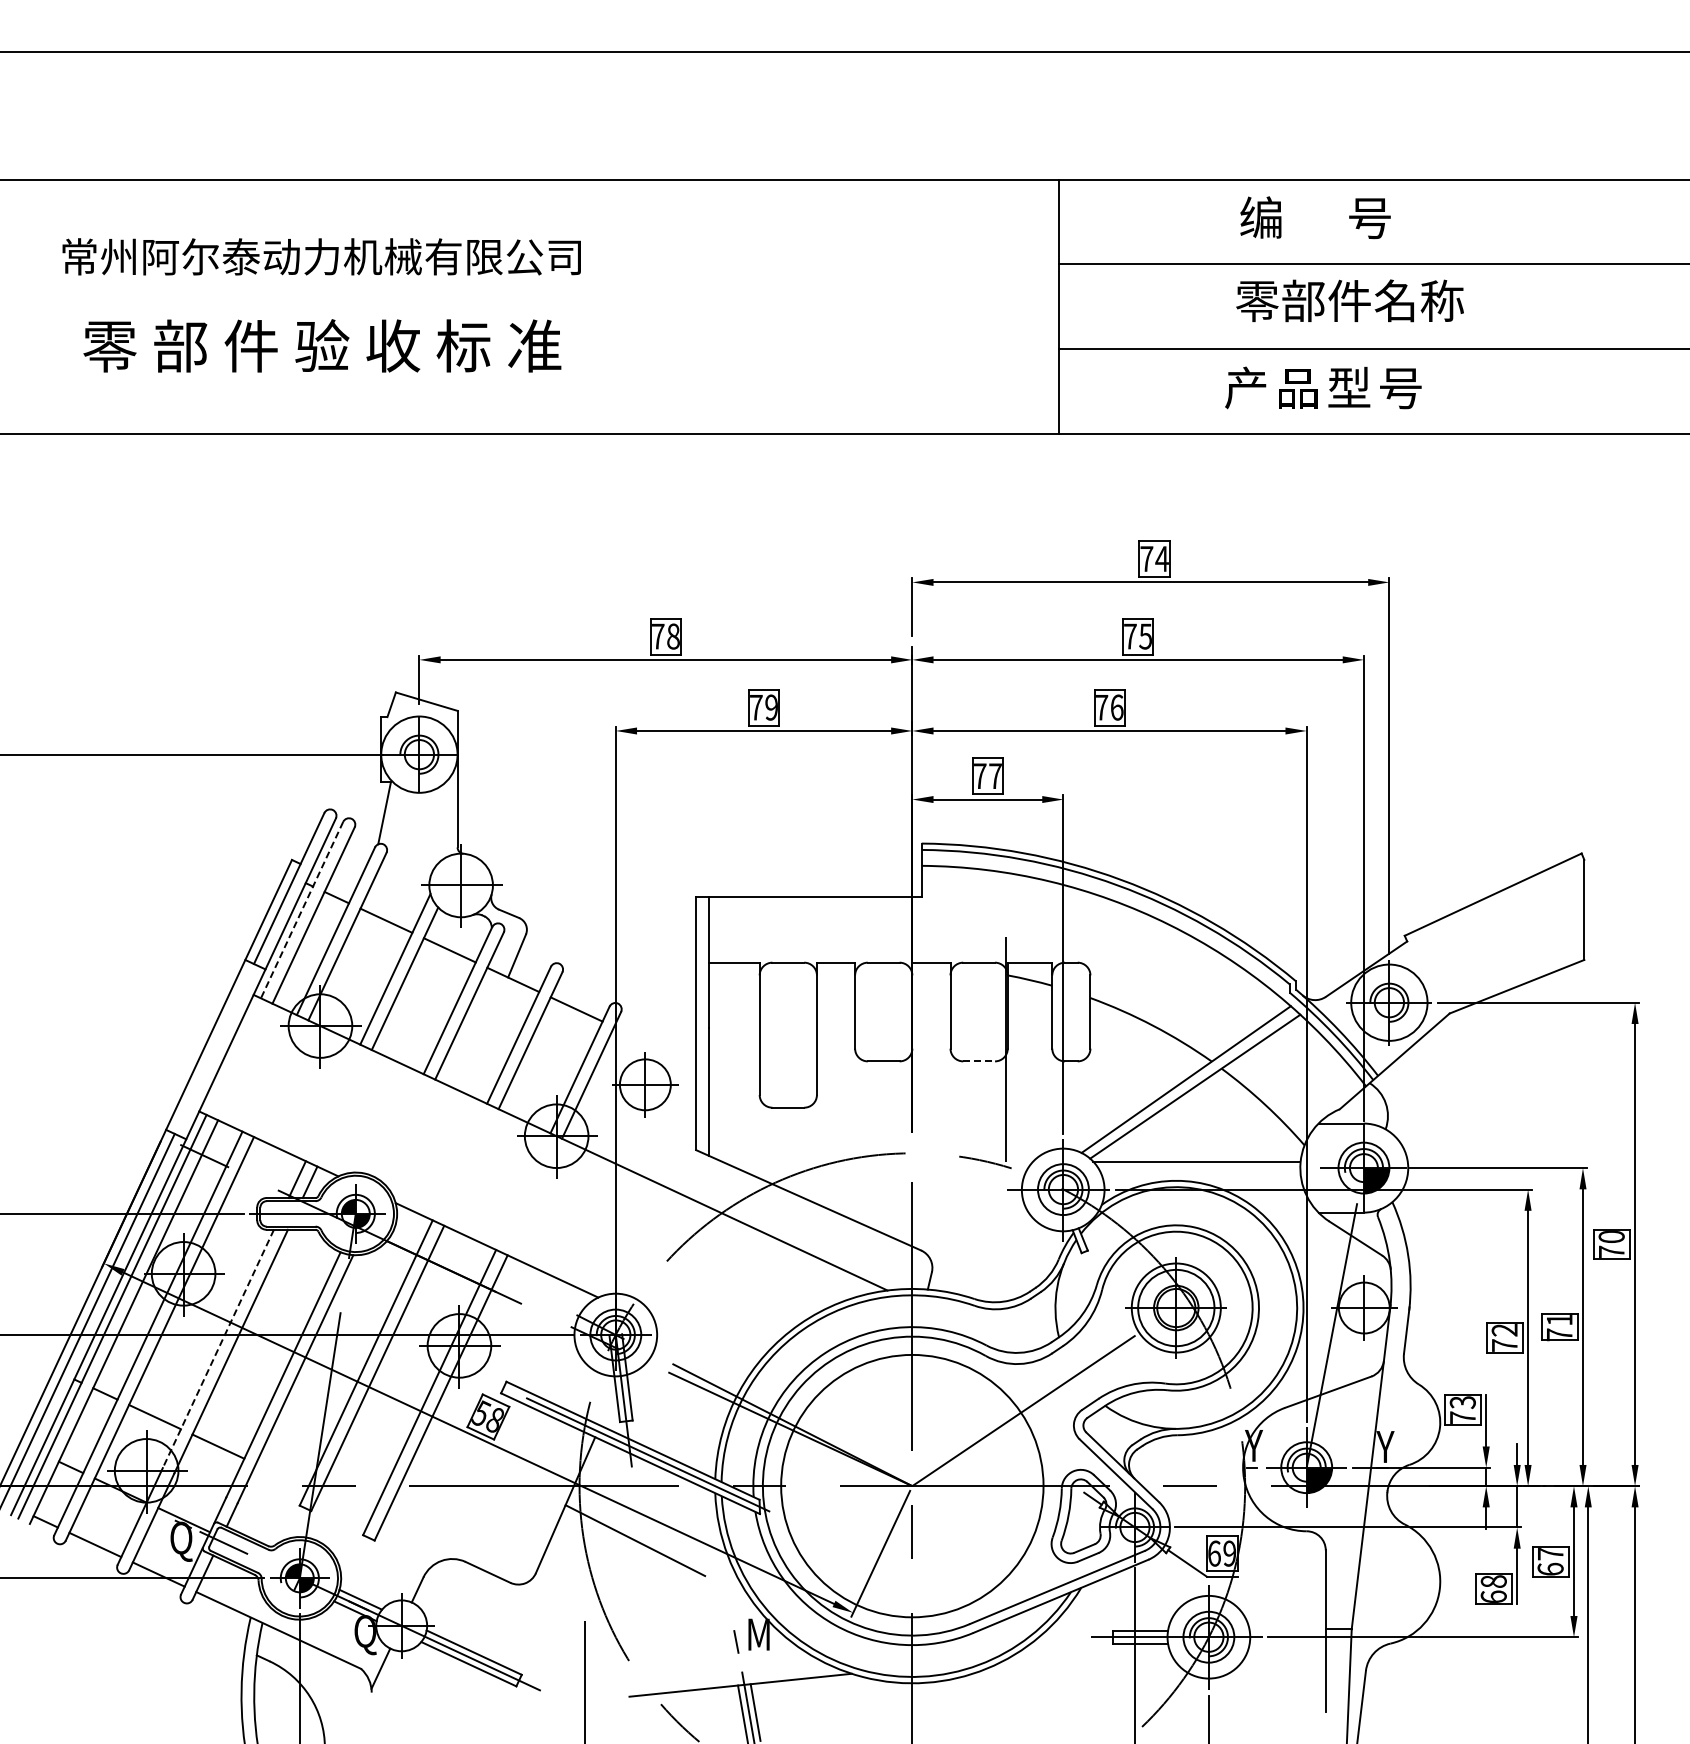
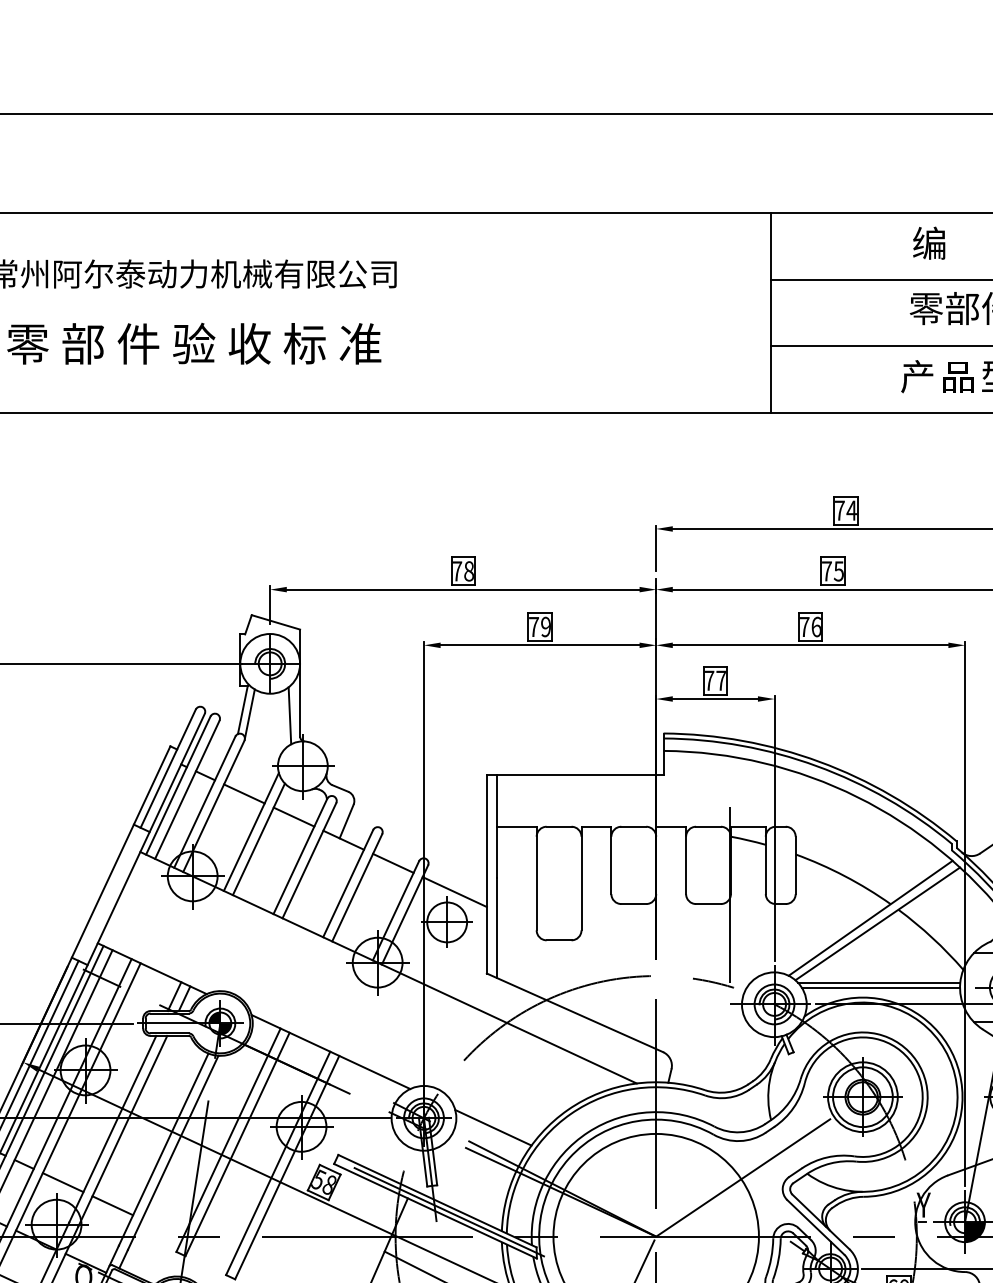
line: (393, 818) -> (249, 713), added
line: (444, 820) -> (289, 715), added
line: (301, 910) -> (177, 785), dashed -> solid
line: (655, 1045) -> (455, 891), added
line: (979, 1061) -> (708, 904), dashed -> solid
line: (1199, 1168) -> (881, 987), added
line: (704, 1346) -> (493, 1127), added
line: (218, 1349) -> (112, 1129), dashed -> solid

